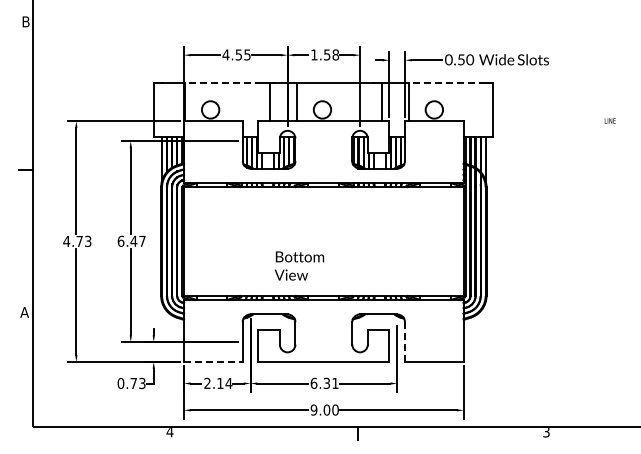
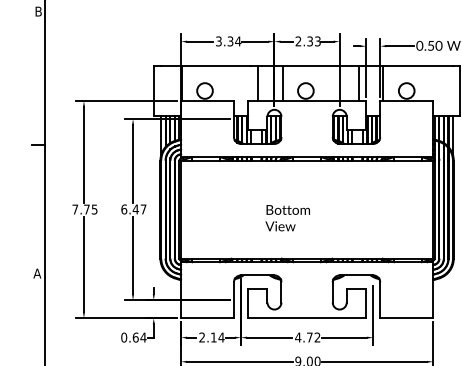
text: (236, 54) -> (228, 41), 4.55 -> 3.34
text: (325, 54) -> (308, 41), 1.58 -> 2.33
line: (223, 82) -> (216, 66), dashed -> solid
line: (447, 82) -> (418, 66), dashed -> solid
text: (77, 240) -> (85, 208), 4.73 -> 7.75
text: (299, 265) -> (287, 217), moved
line: (404, 342) -> (379, 300), dashed -> solid
line: (213, 361) -> (207, 317), dashed -> solid
text: (137, 383) -> (139, 337), 0.73 -> 0.64
text: (324, 383) -> (307, 337), 6.31 -> 4.72

